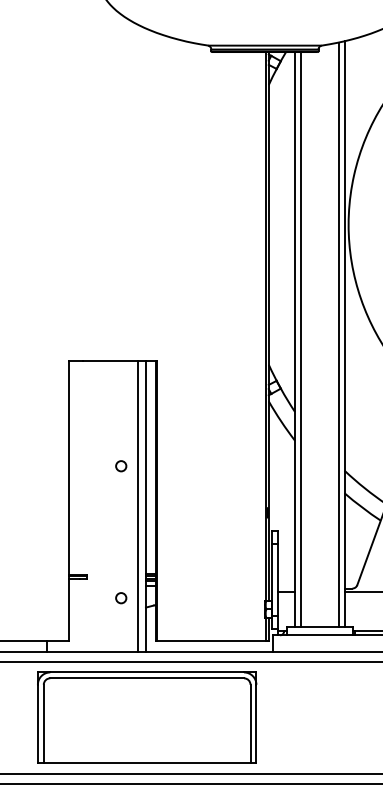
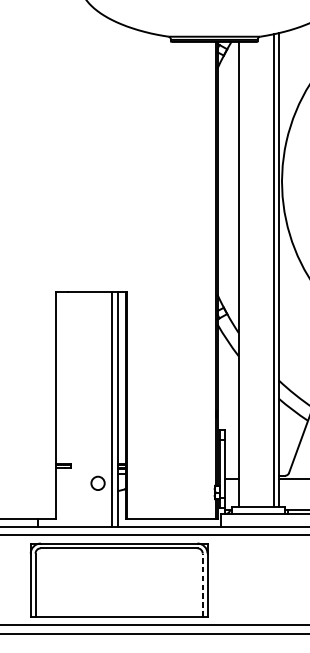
line: (300, 339) -> (243, 274), removed
circle: (121, 466) -> (98, 377), removed
circle: (121, 598) -> (98, 483), size x1.6
line: (250, 723) -> (202, 584), solid -> dashed

